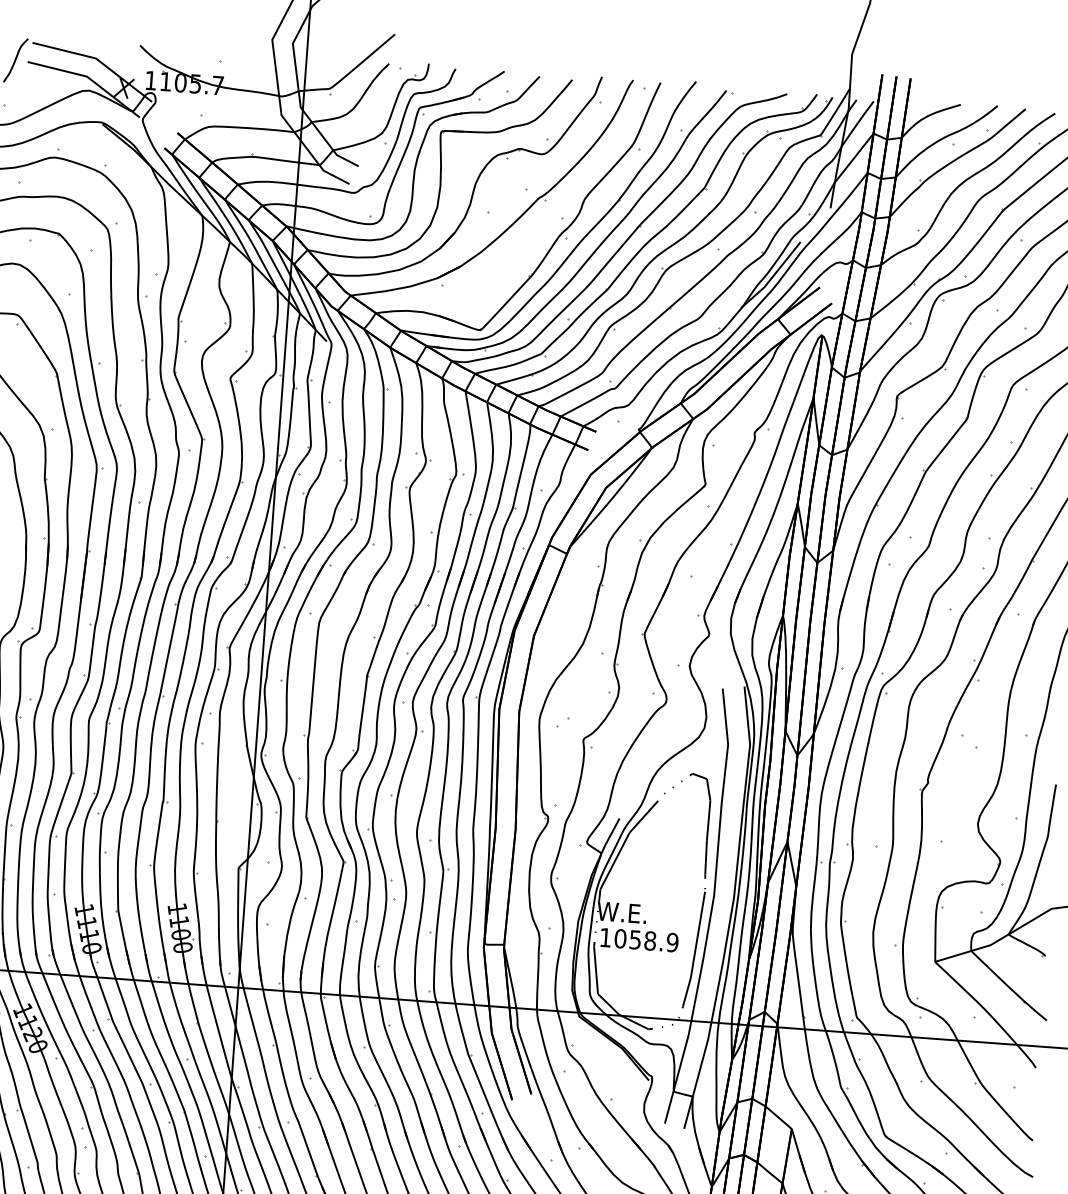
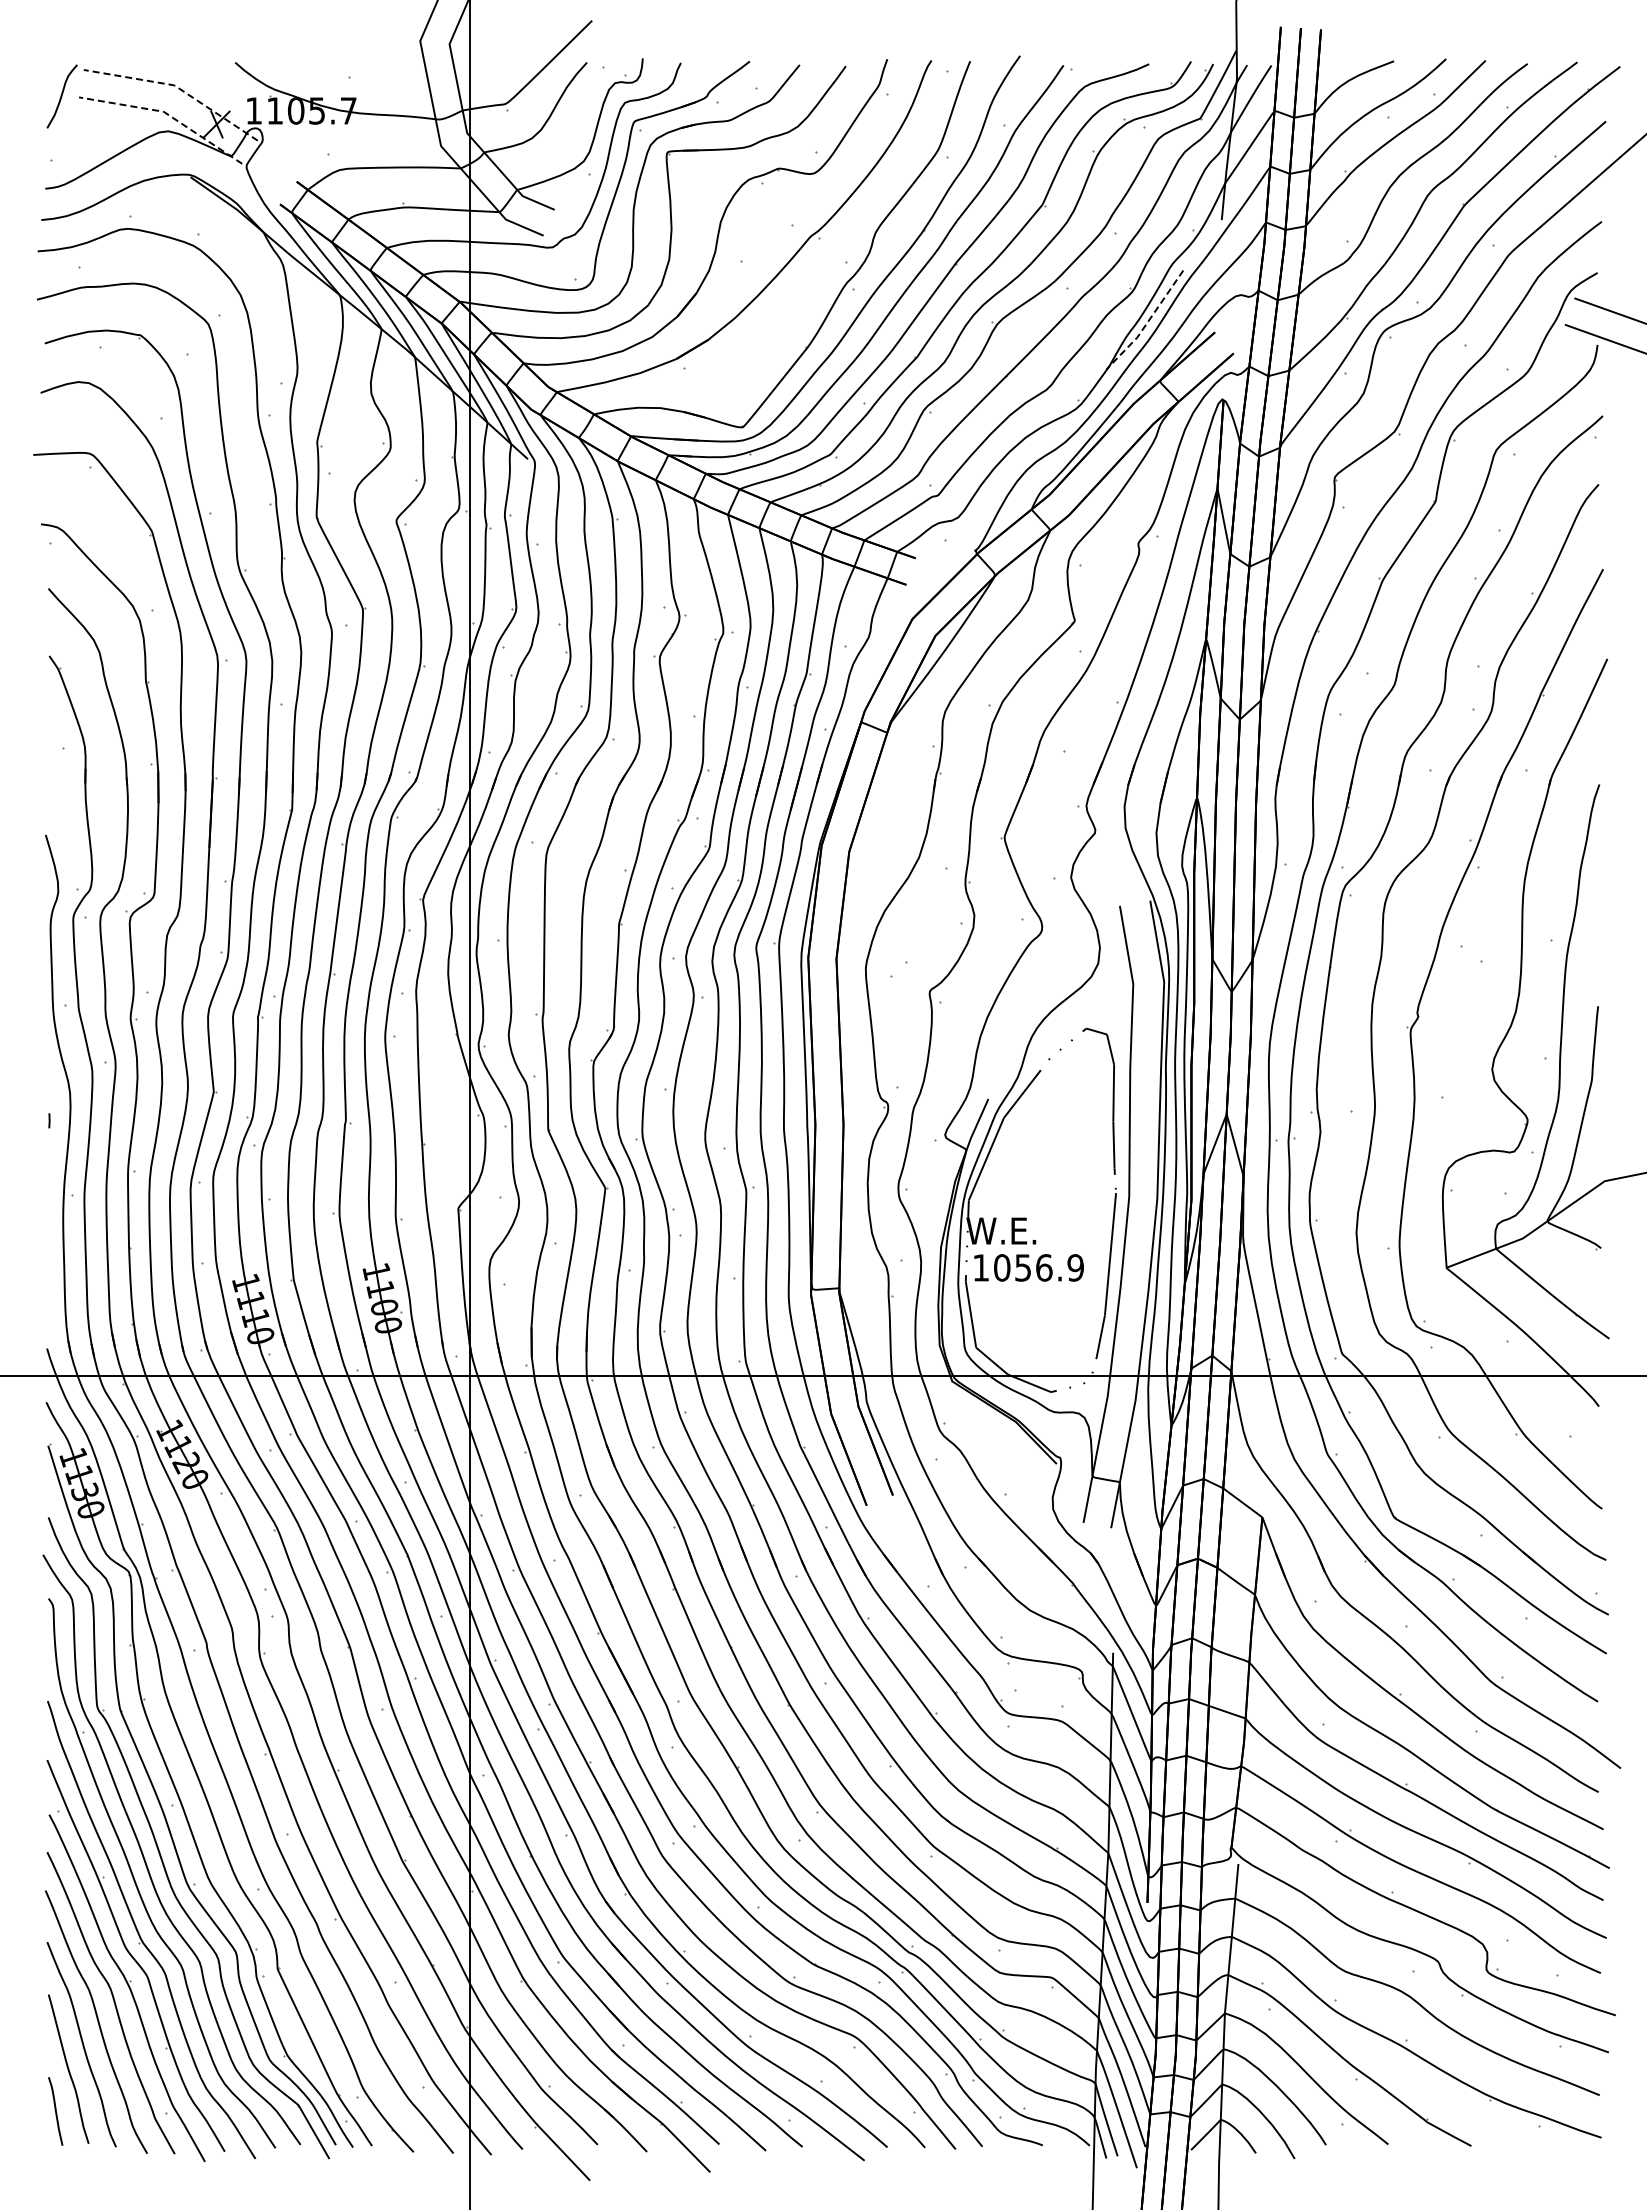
line: (97, 60) -> (177, 87), solid -> dashed
line: (89, 78) -> (167, 113), solid -> dashed
line: (772, 277) -> (1147, 323), solid -> dashed
text: (650, 940) -> (1044, 1267), 1058.9 -> 1056.9

